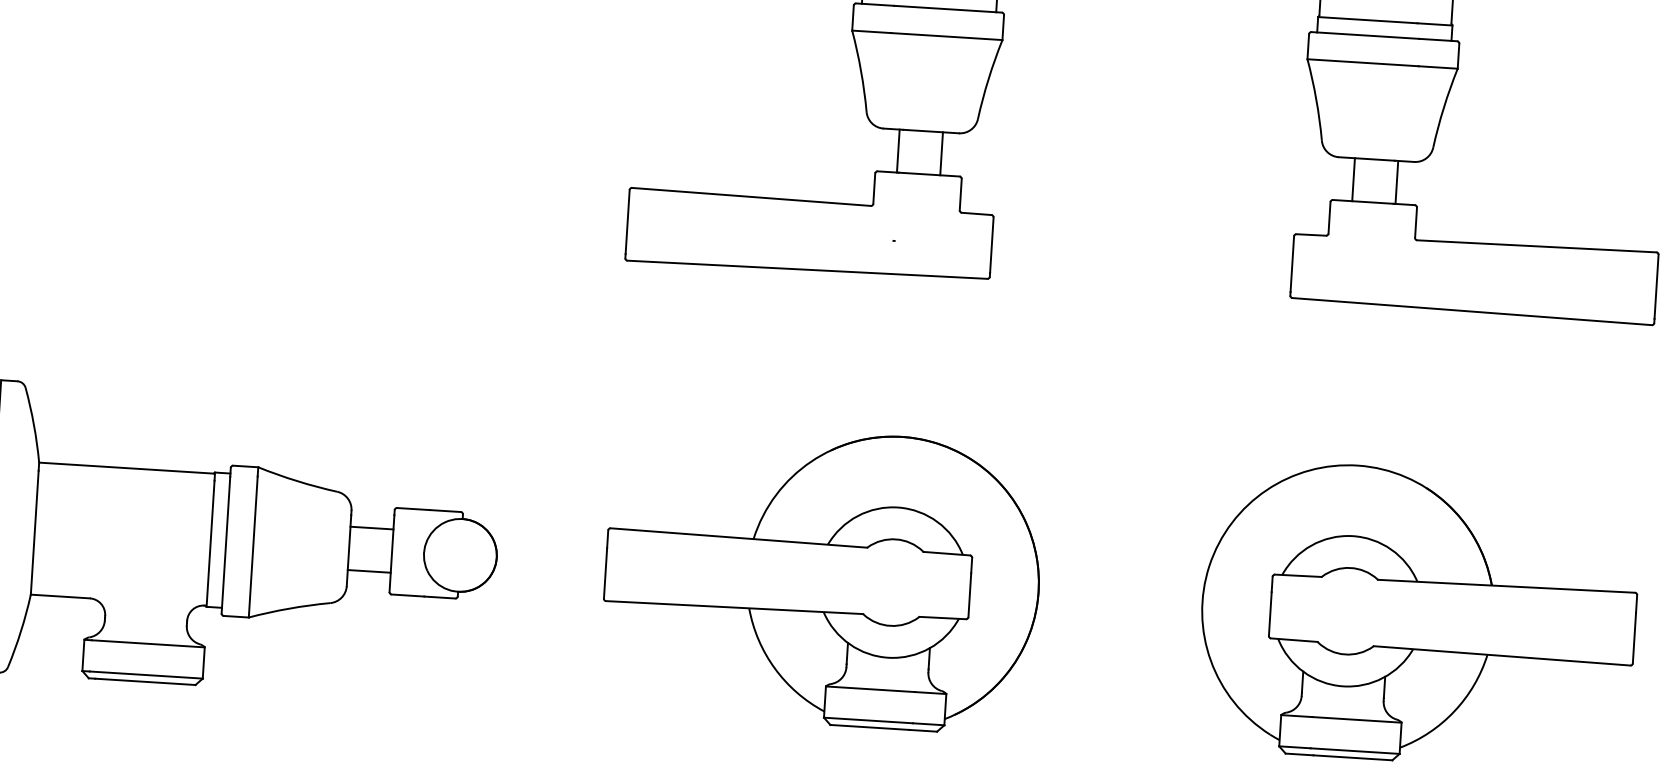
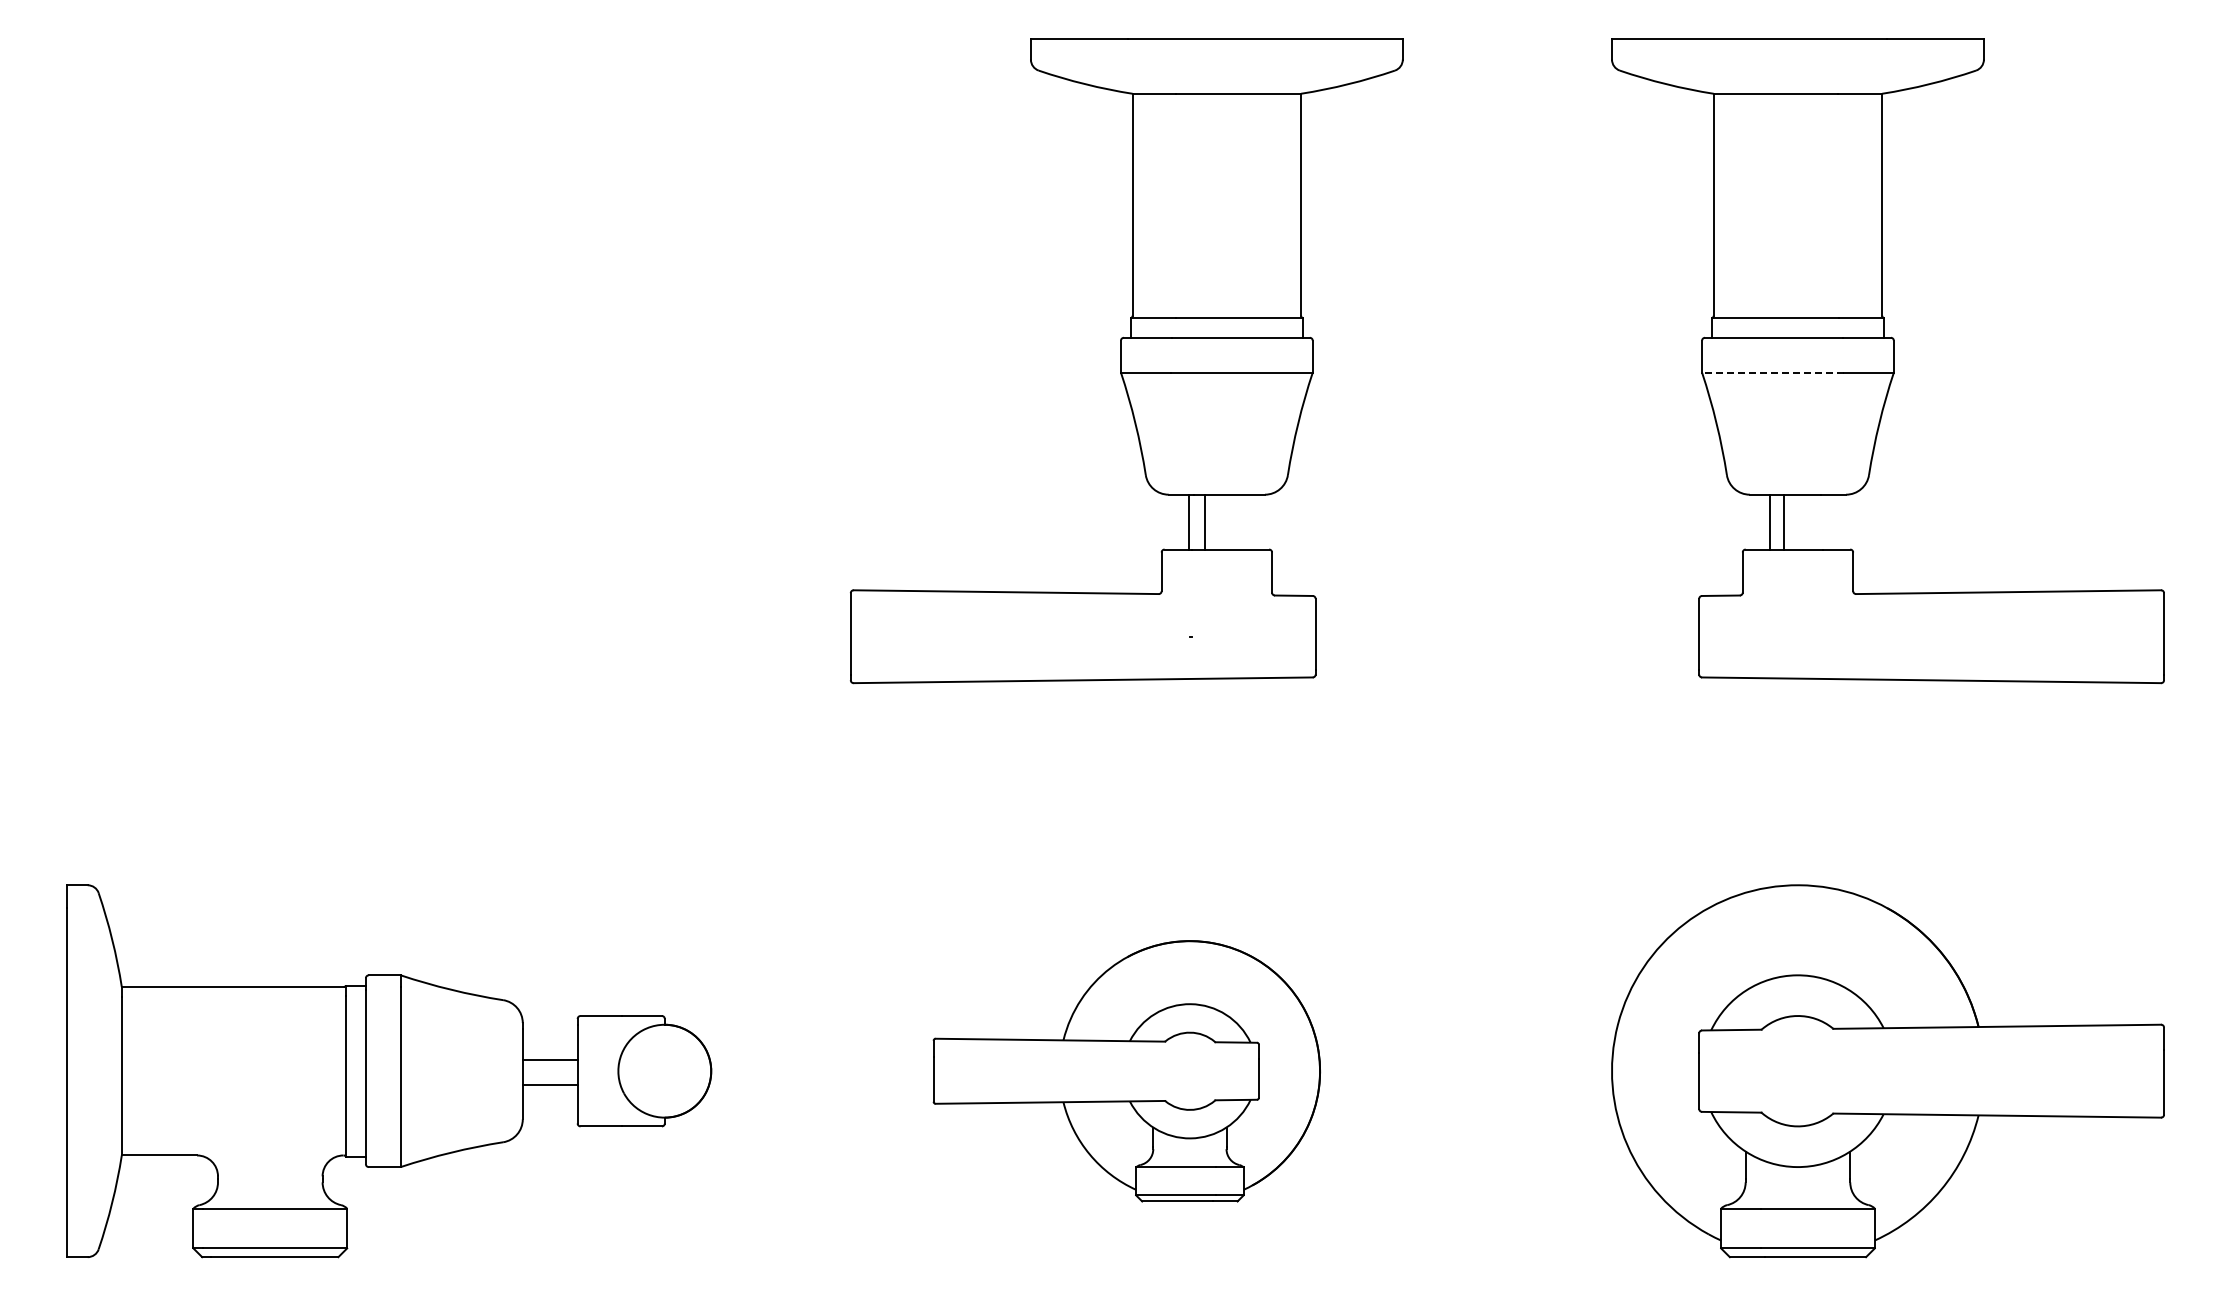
line: (1363, 62) -> (1773, 372), solid -> dashed
line: (941, 153) -> (1205, 521), moved
line: (1396, 181) -> (1783, 521), moved
line: (371, 528) -> (549, 1084), moved
line: (368, 571) -> (549, 1059), moved
part: (822, 578) -> (1126, 1071), size x0.7

